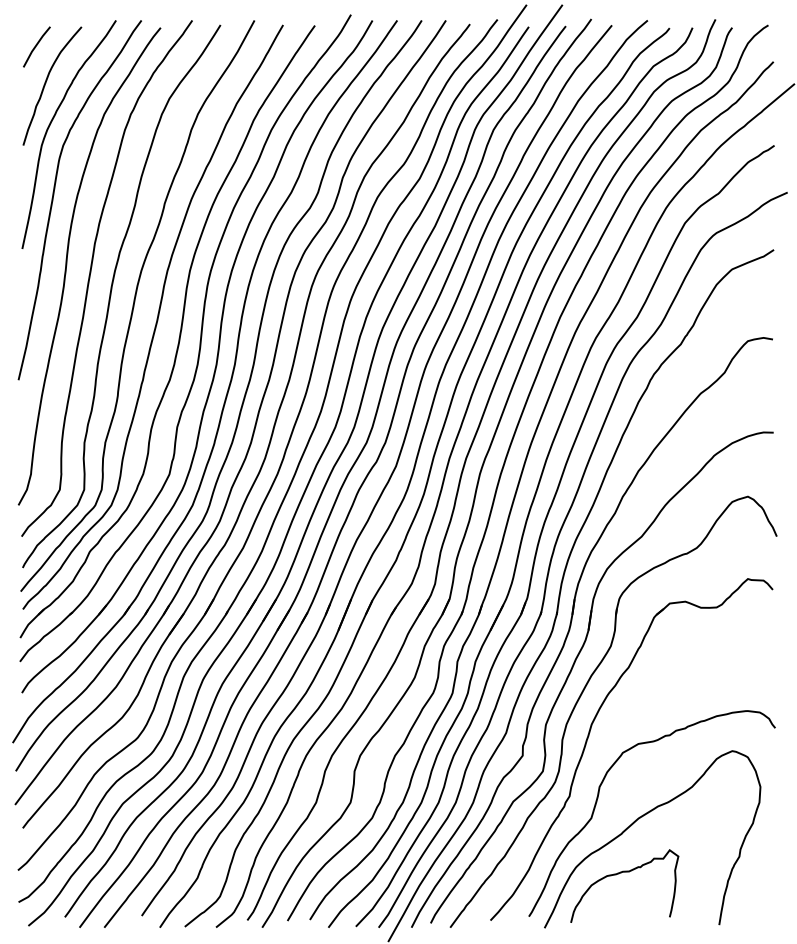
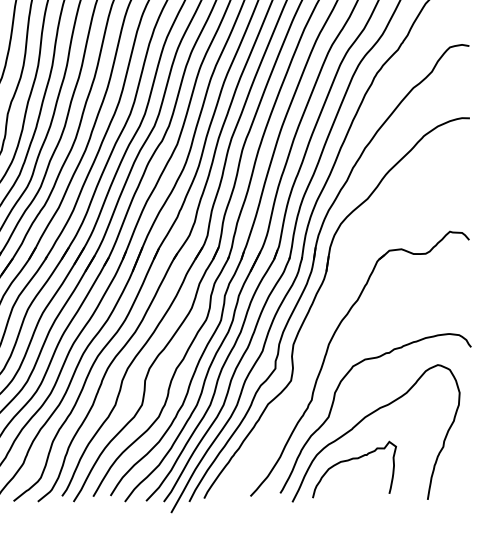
part: (581, 696) -> (321, 322), removed

